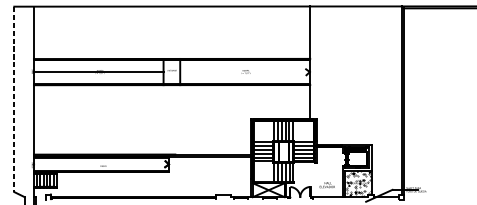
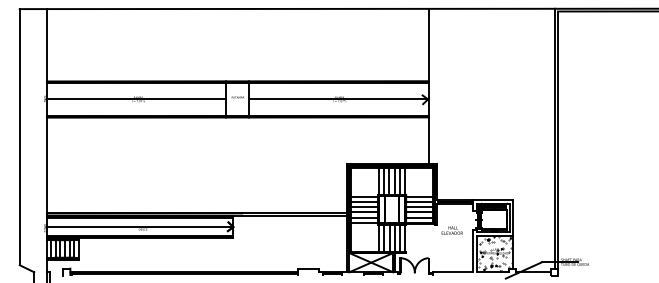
line: (245, 72) -> (338, 99), added
line: (14, 99) -> (19, 137), dashed -> solid
line: (100, 164) -> (139, 227), added
text: (326, 185) -> (451, 230), moved

